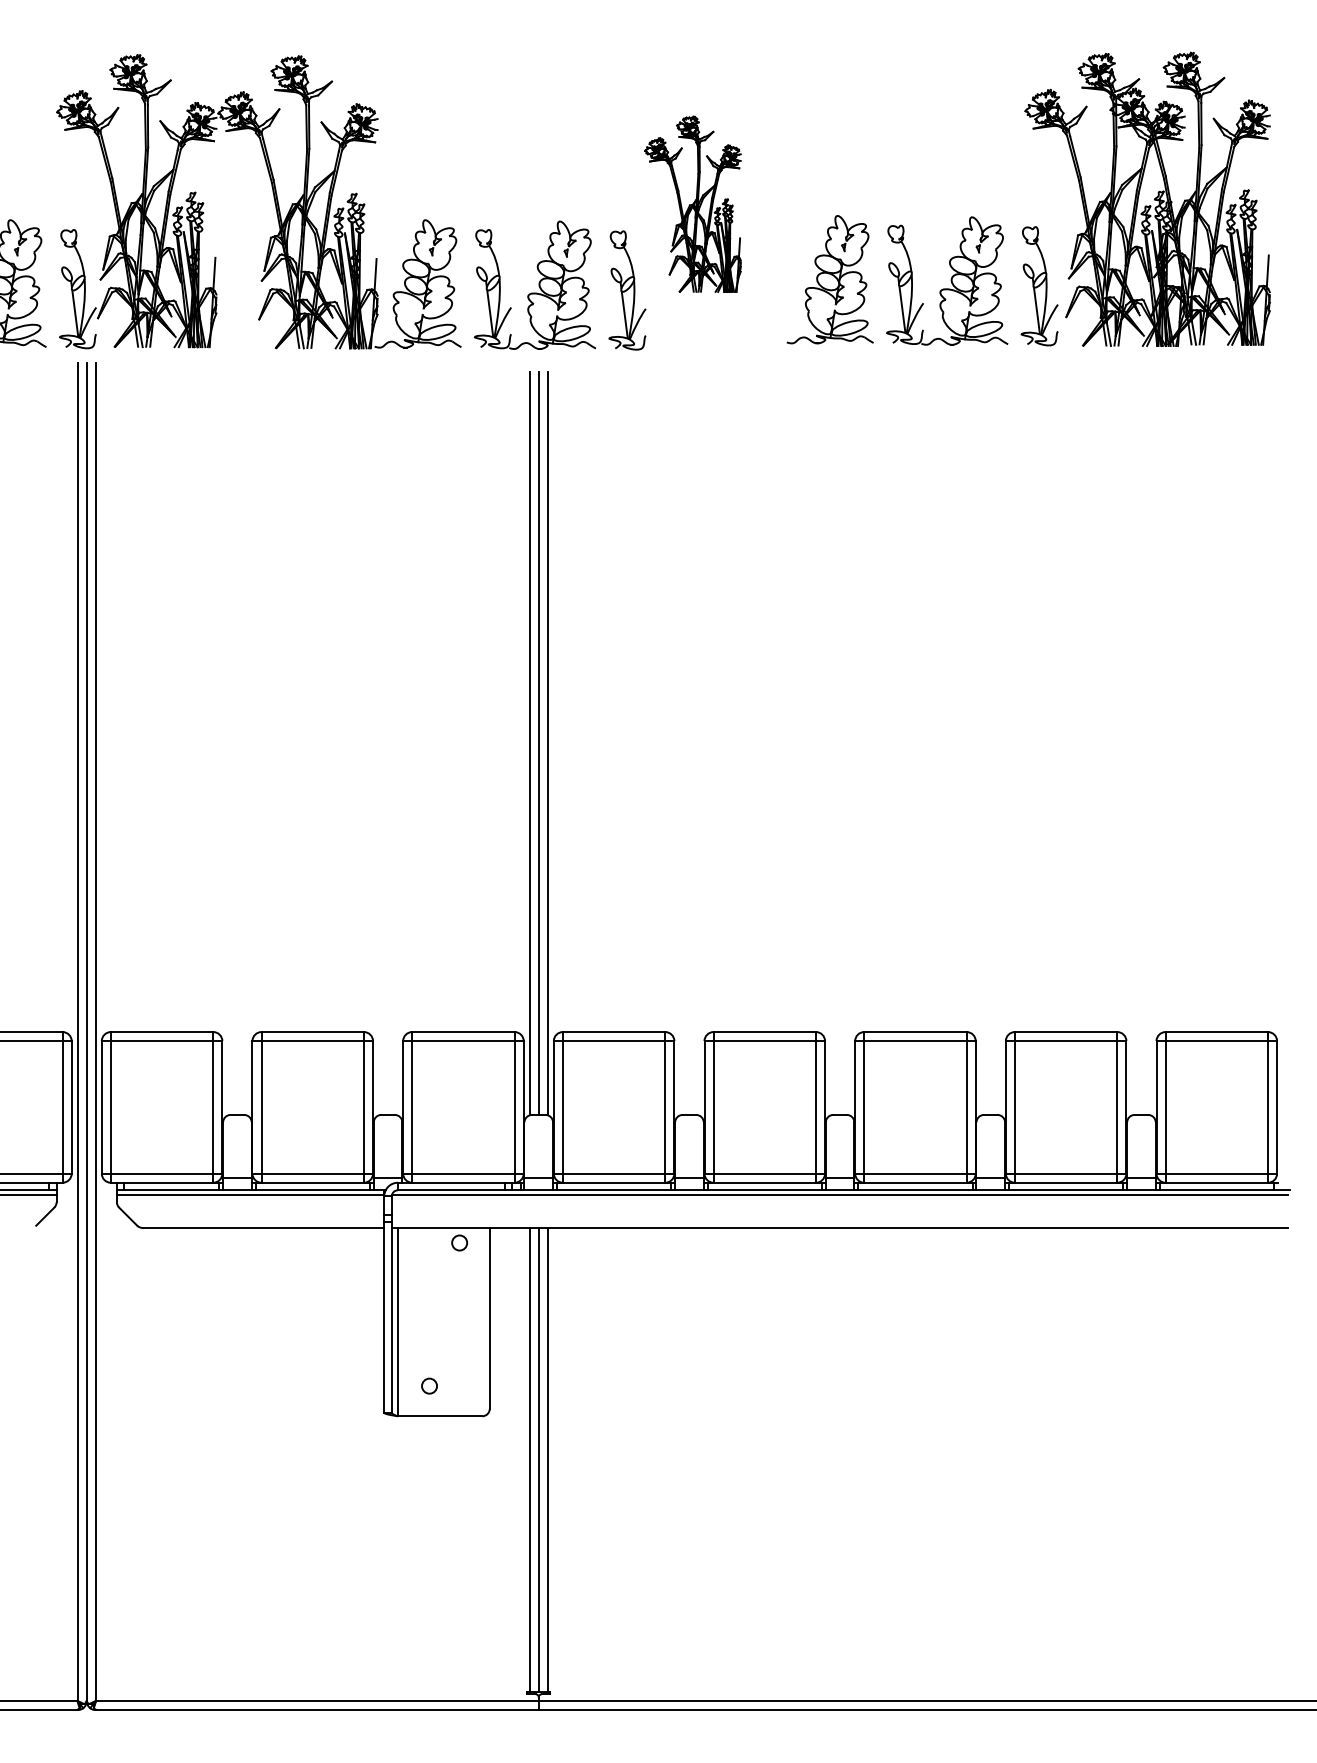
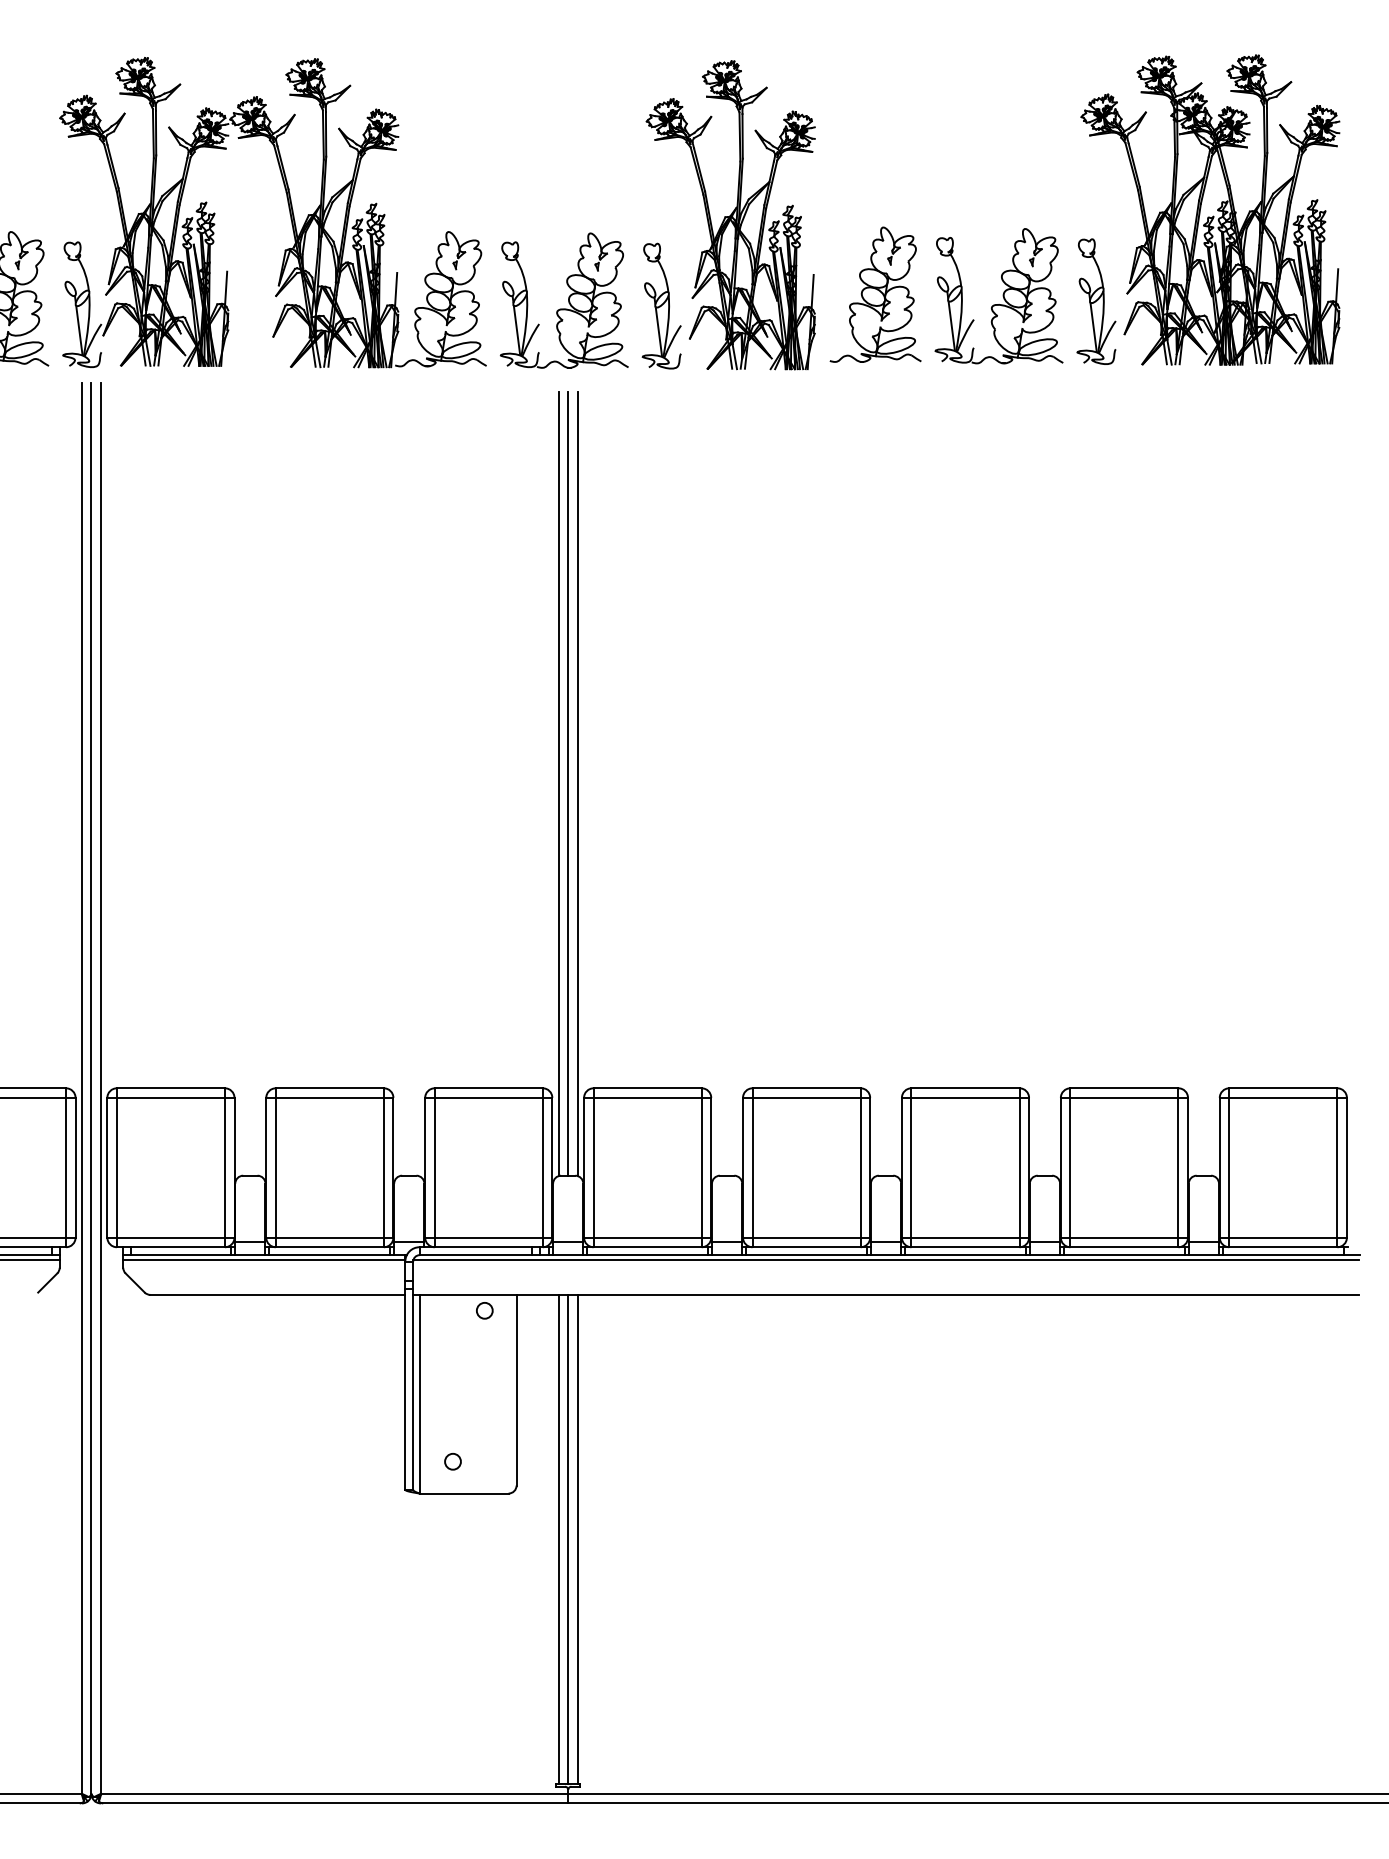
part: (692, 204) -> (730, 215), size x1.67

